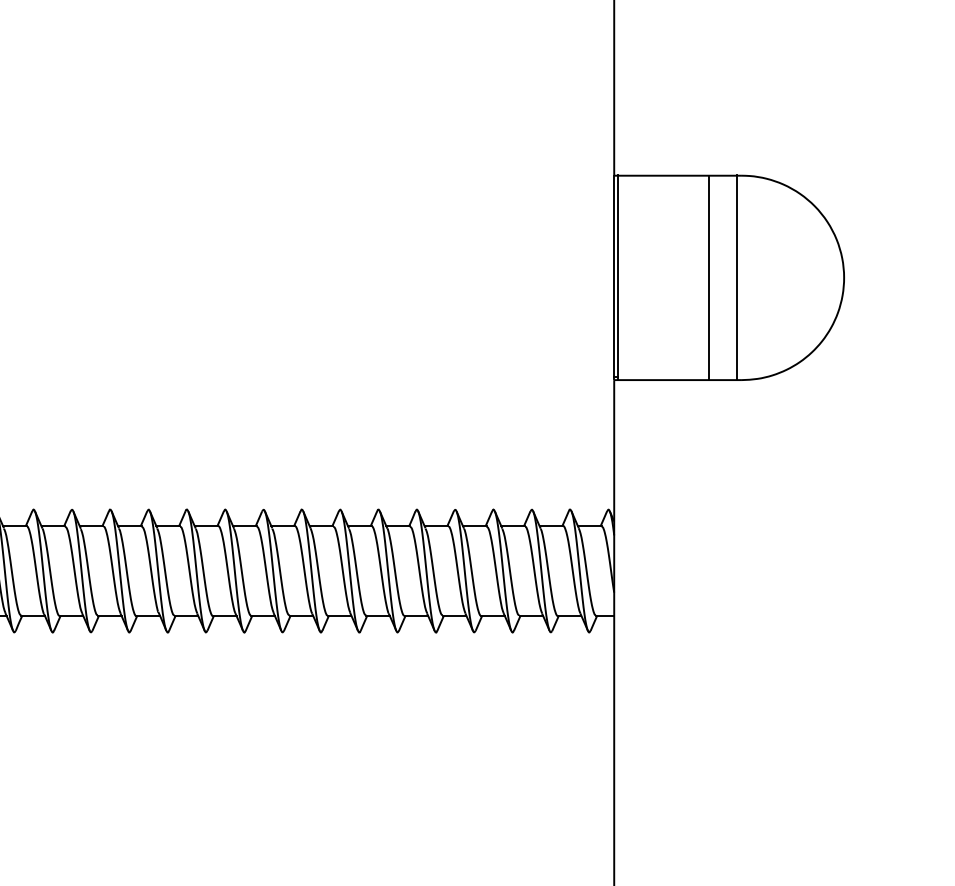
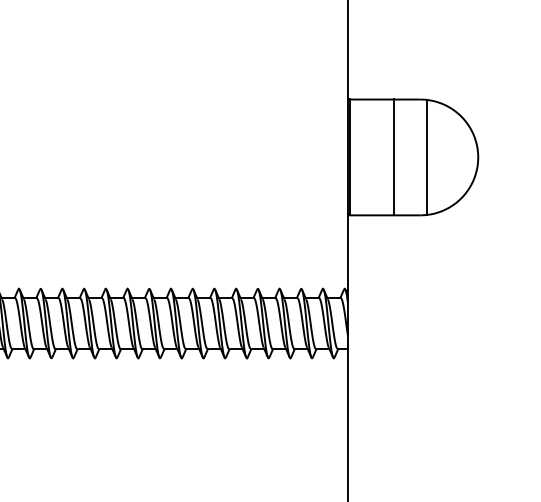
line: (708, 277) -> (426, 157), moved
line: (736, 277) -> (393, 157), moved

